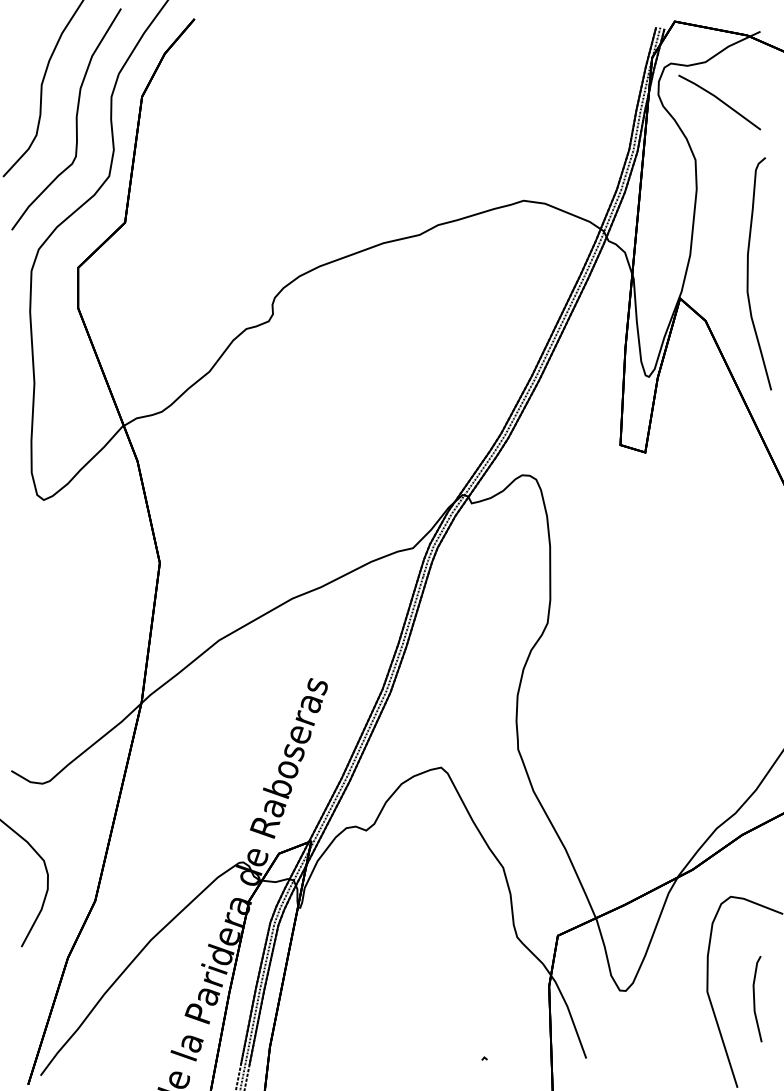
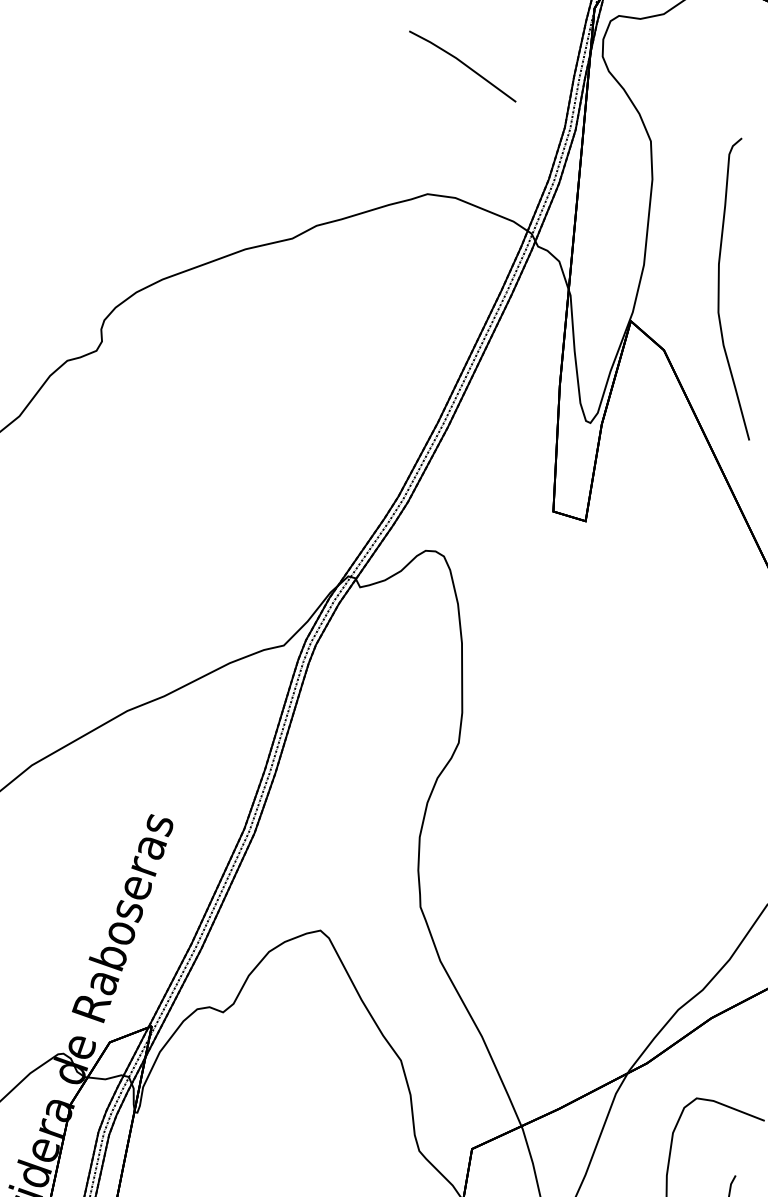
curve: (720, 101) -> (463, 65), moved

